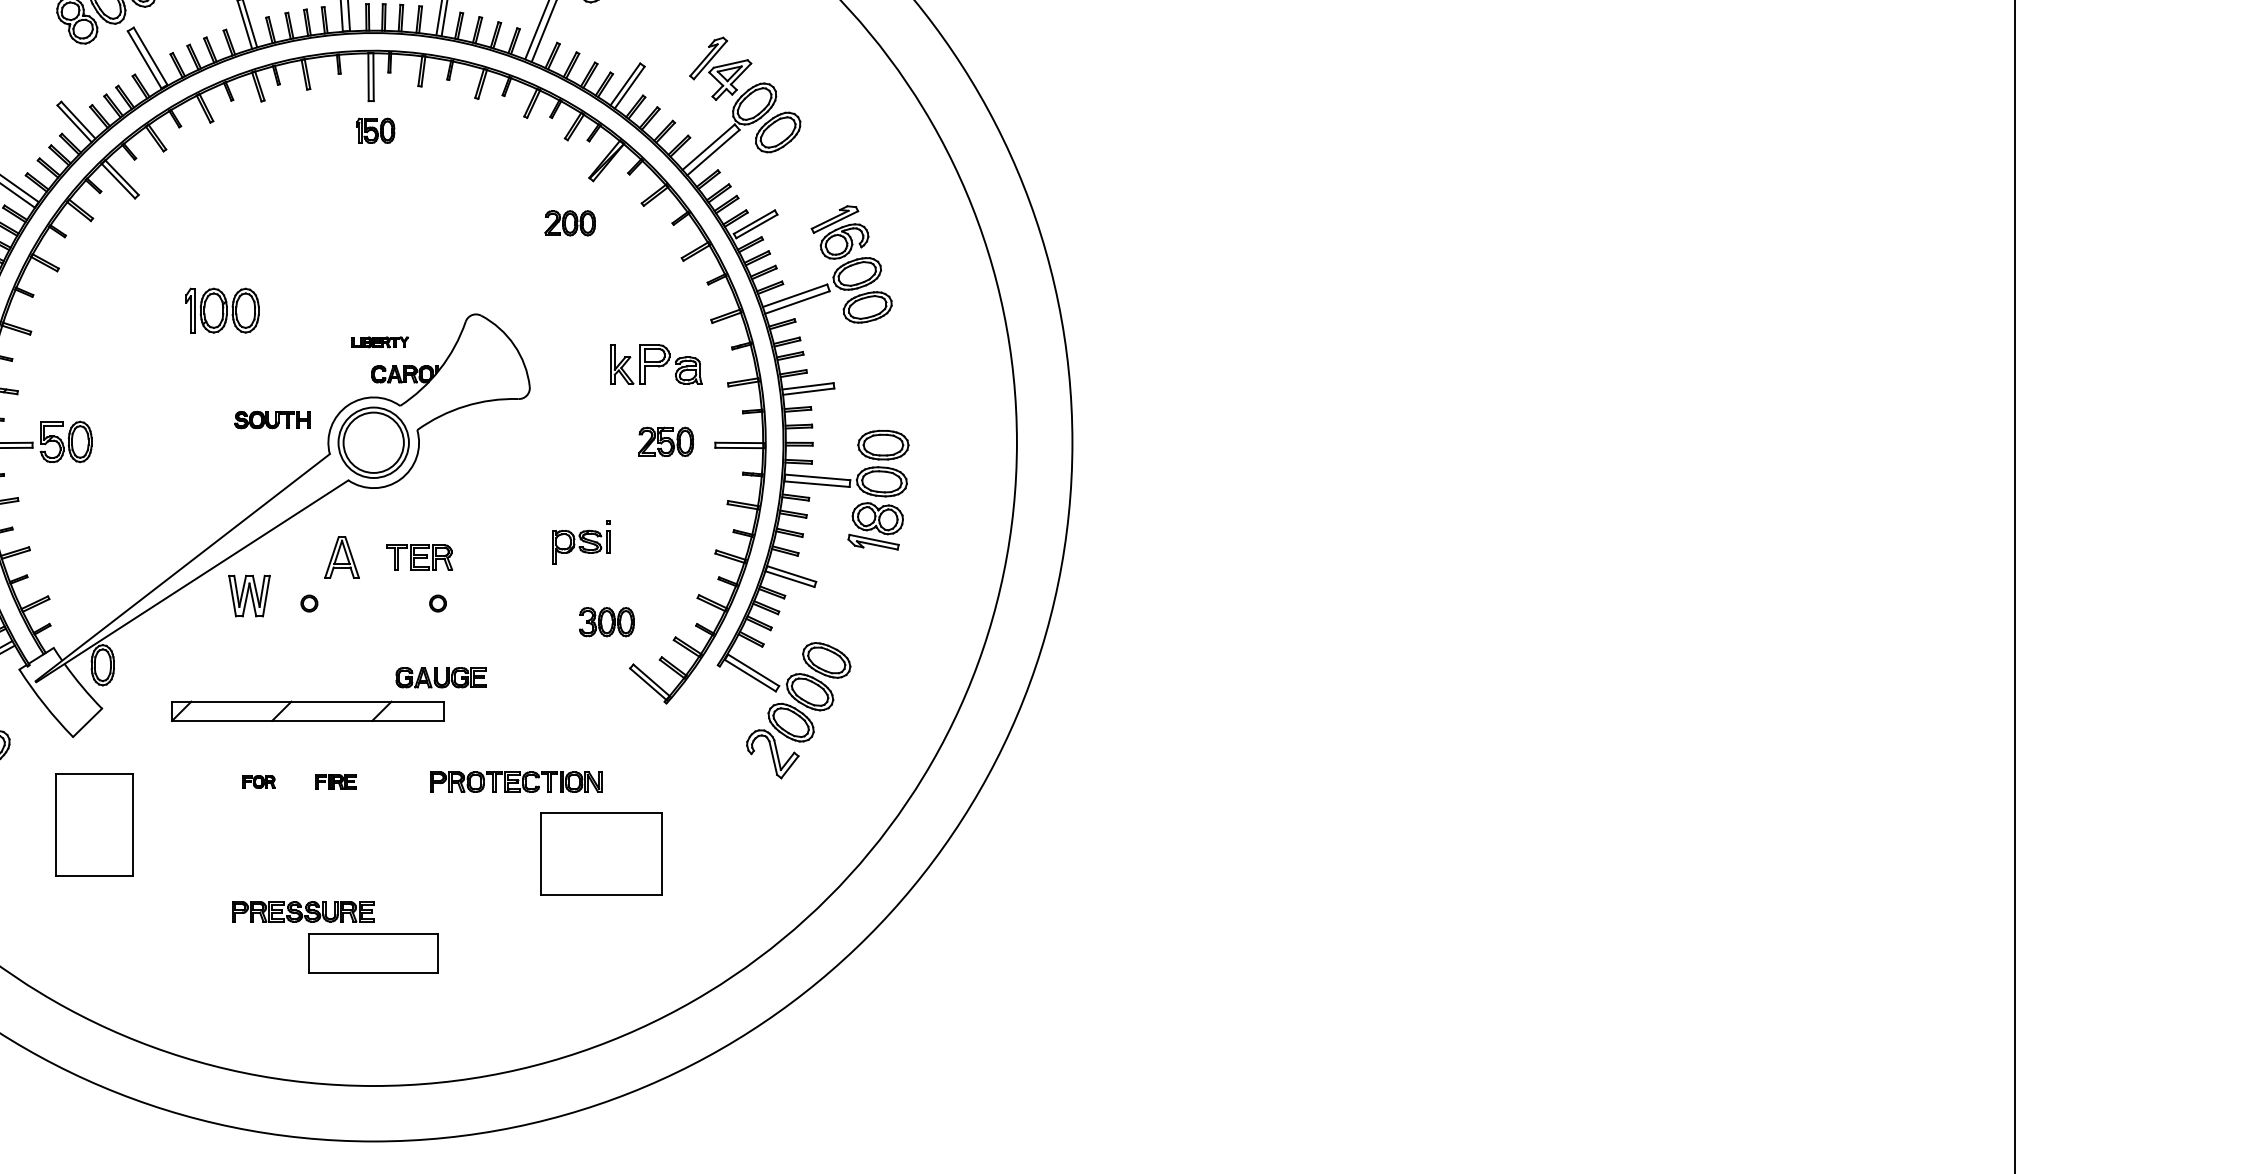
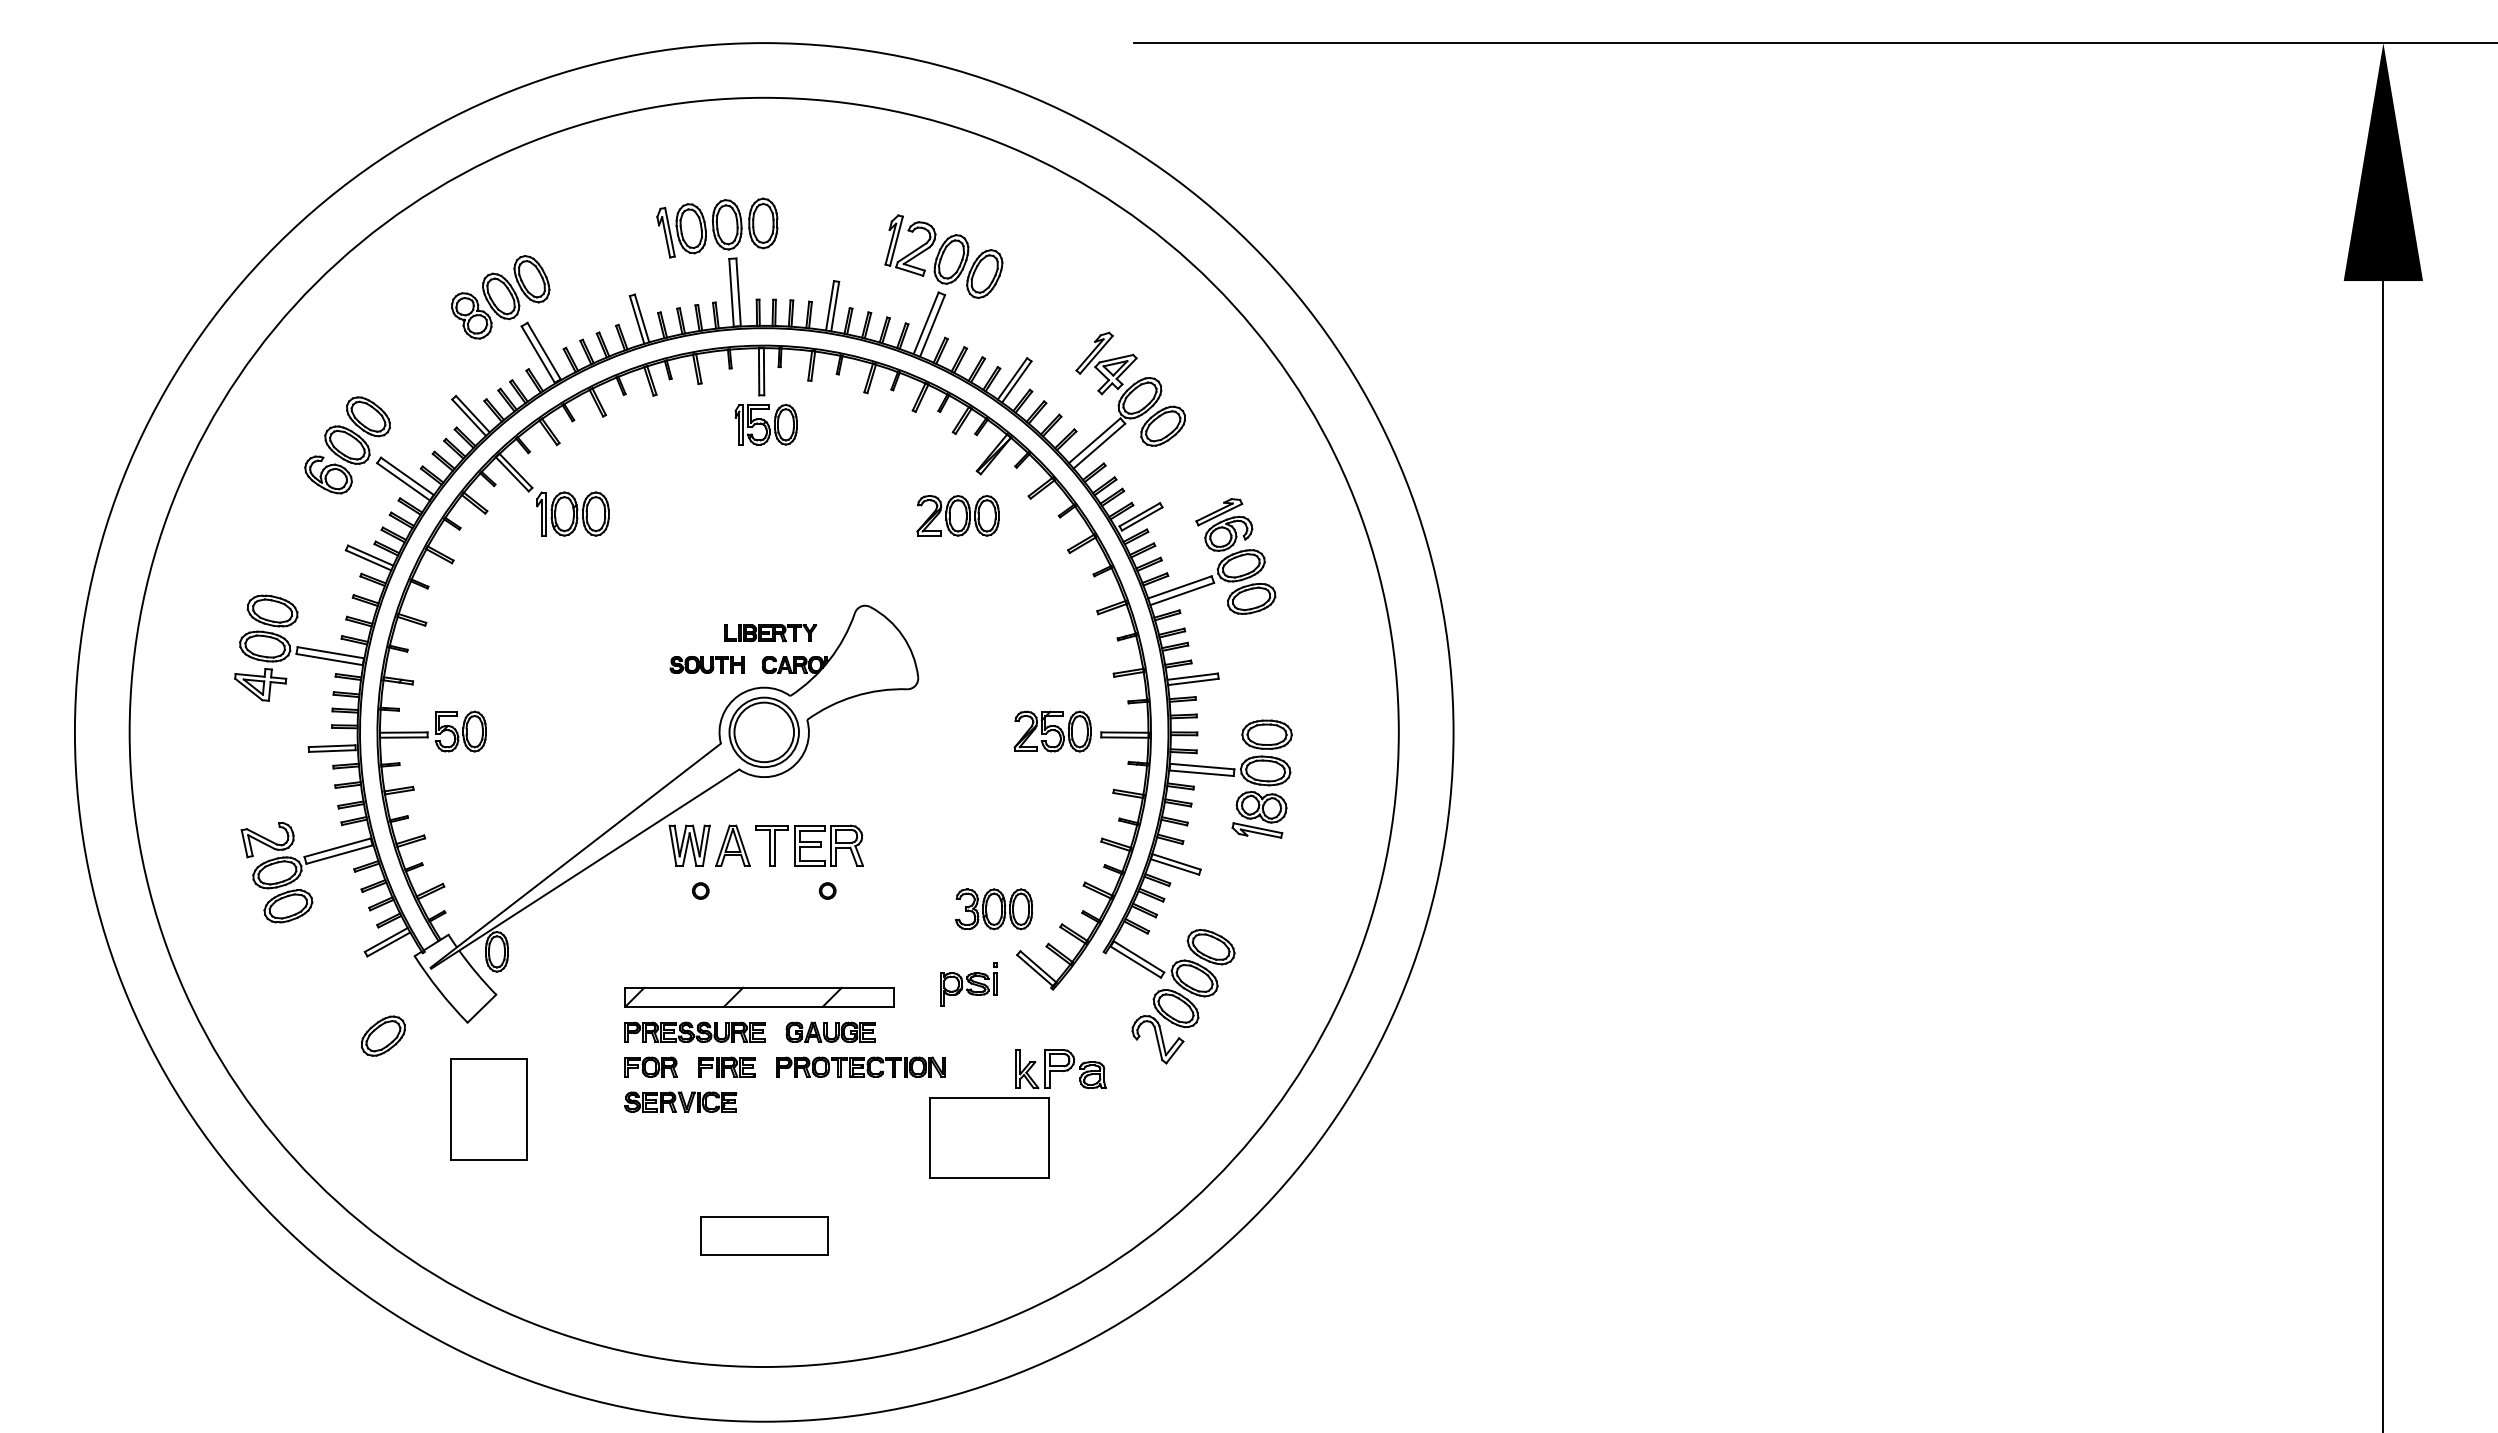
part: (375, 130) -> (765, 424), size x1.67
part: (569, 222) -> (957, 515), size x1.67
part: (221, 310) -> (572, 513), moved
part: (380, 342) -> (770, 633), size x1.67
part: (655, 364) -> (1060, 1069), moved
part: (271, 419) -> (706, 664), moved
part: (665, 441) -> (1052, 731), size x1.43
part: (580, 542) -> (968, 984), moved
part: (419, 557) -> (809, 845), size x1.67
part: (249, 595) -> (689, 845), moved
part: (607, 622) -> (994, 909), size x1.43
part: (440, 677) -> (830, 1031), moved
part: (308, 710) -> (759, 996), moved
part: (258, 781) -> (650, 1066), size x1.67
part: (335, 781) -> (726, 1066), size x1.43
part: (515, 781) -> (860, 1066), moved
part: (288, 816) -> (680, 1101), added
part: (303, 911) -> (694, 1031), moved

